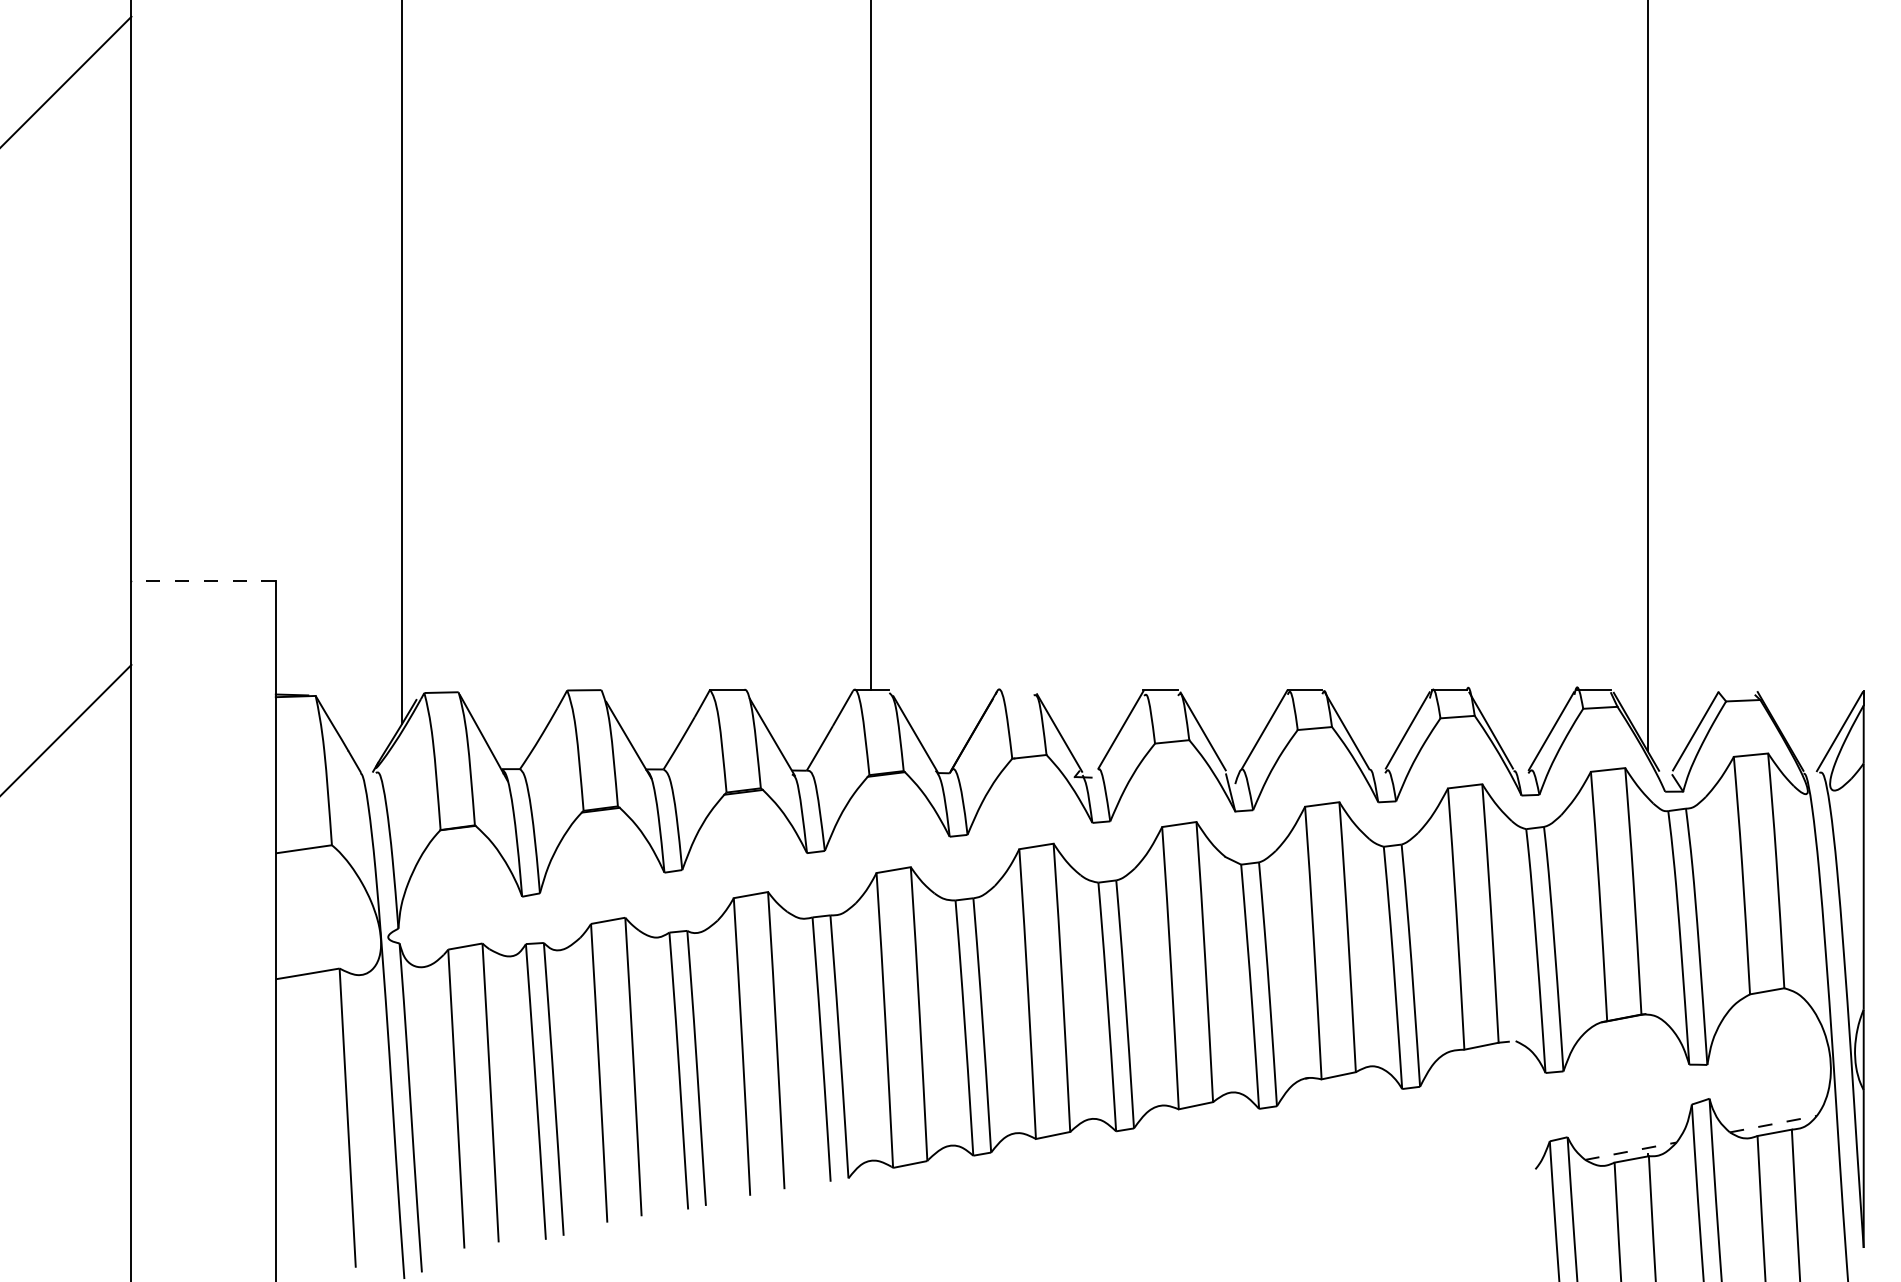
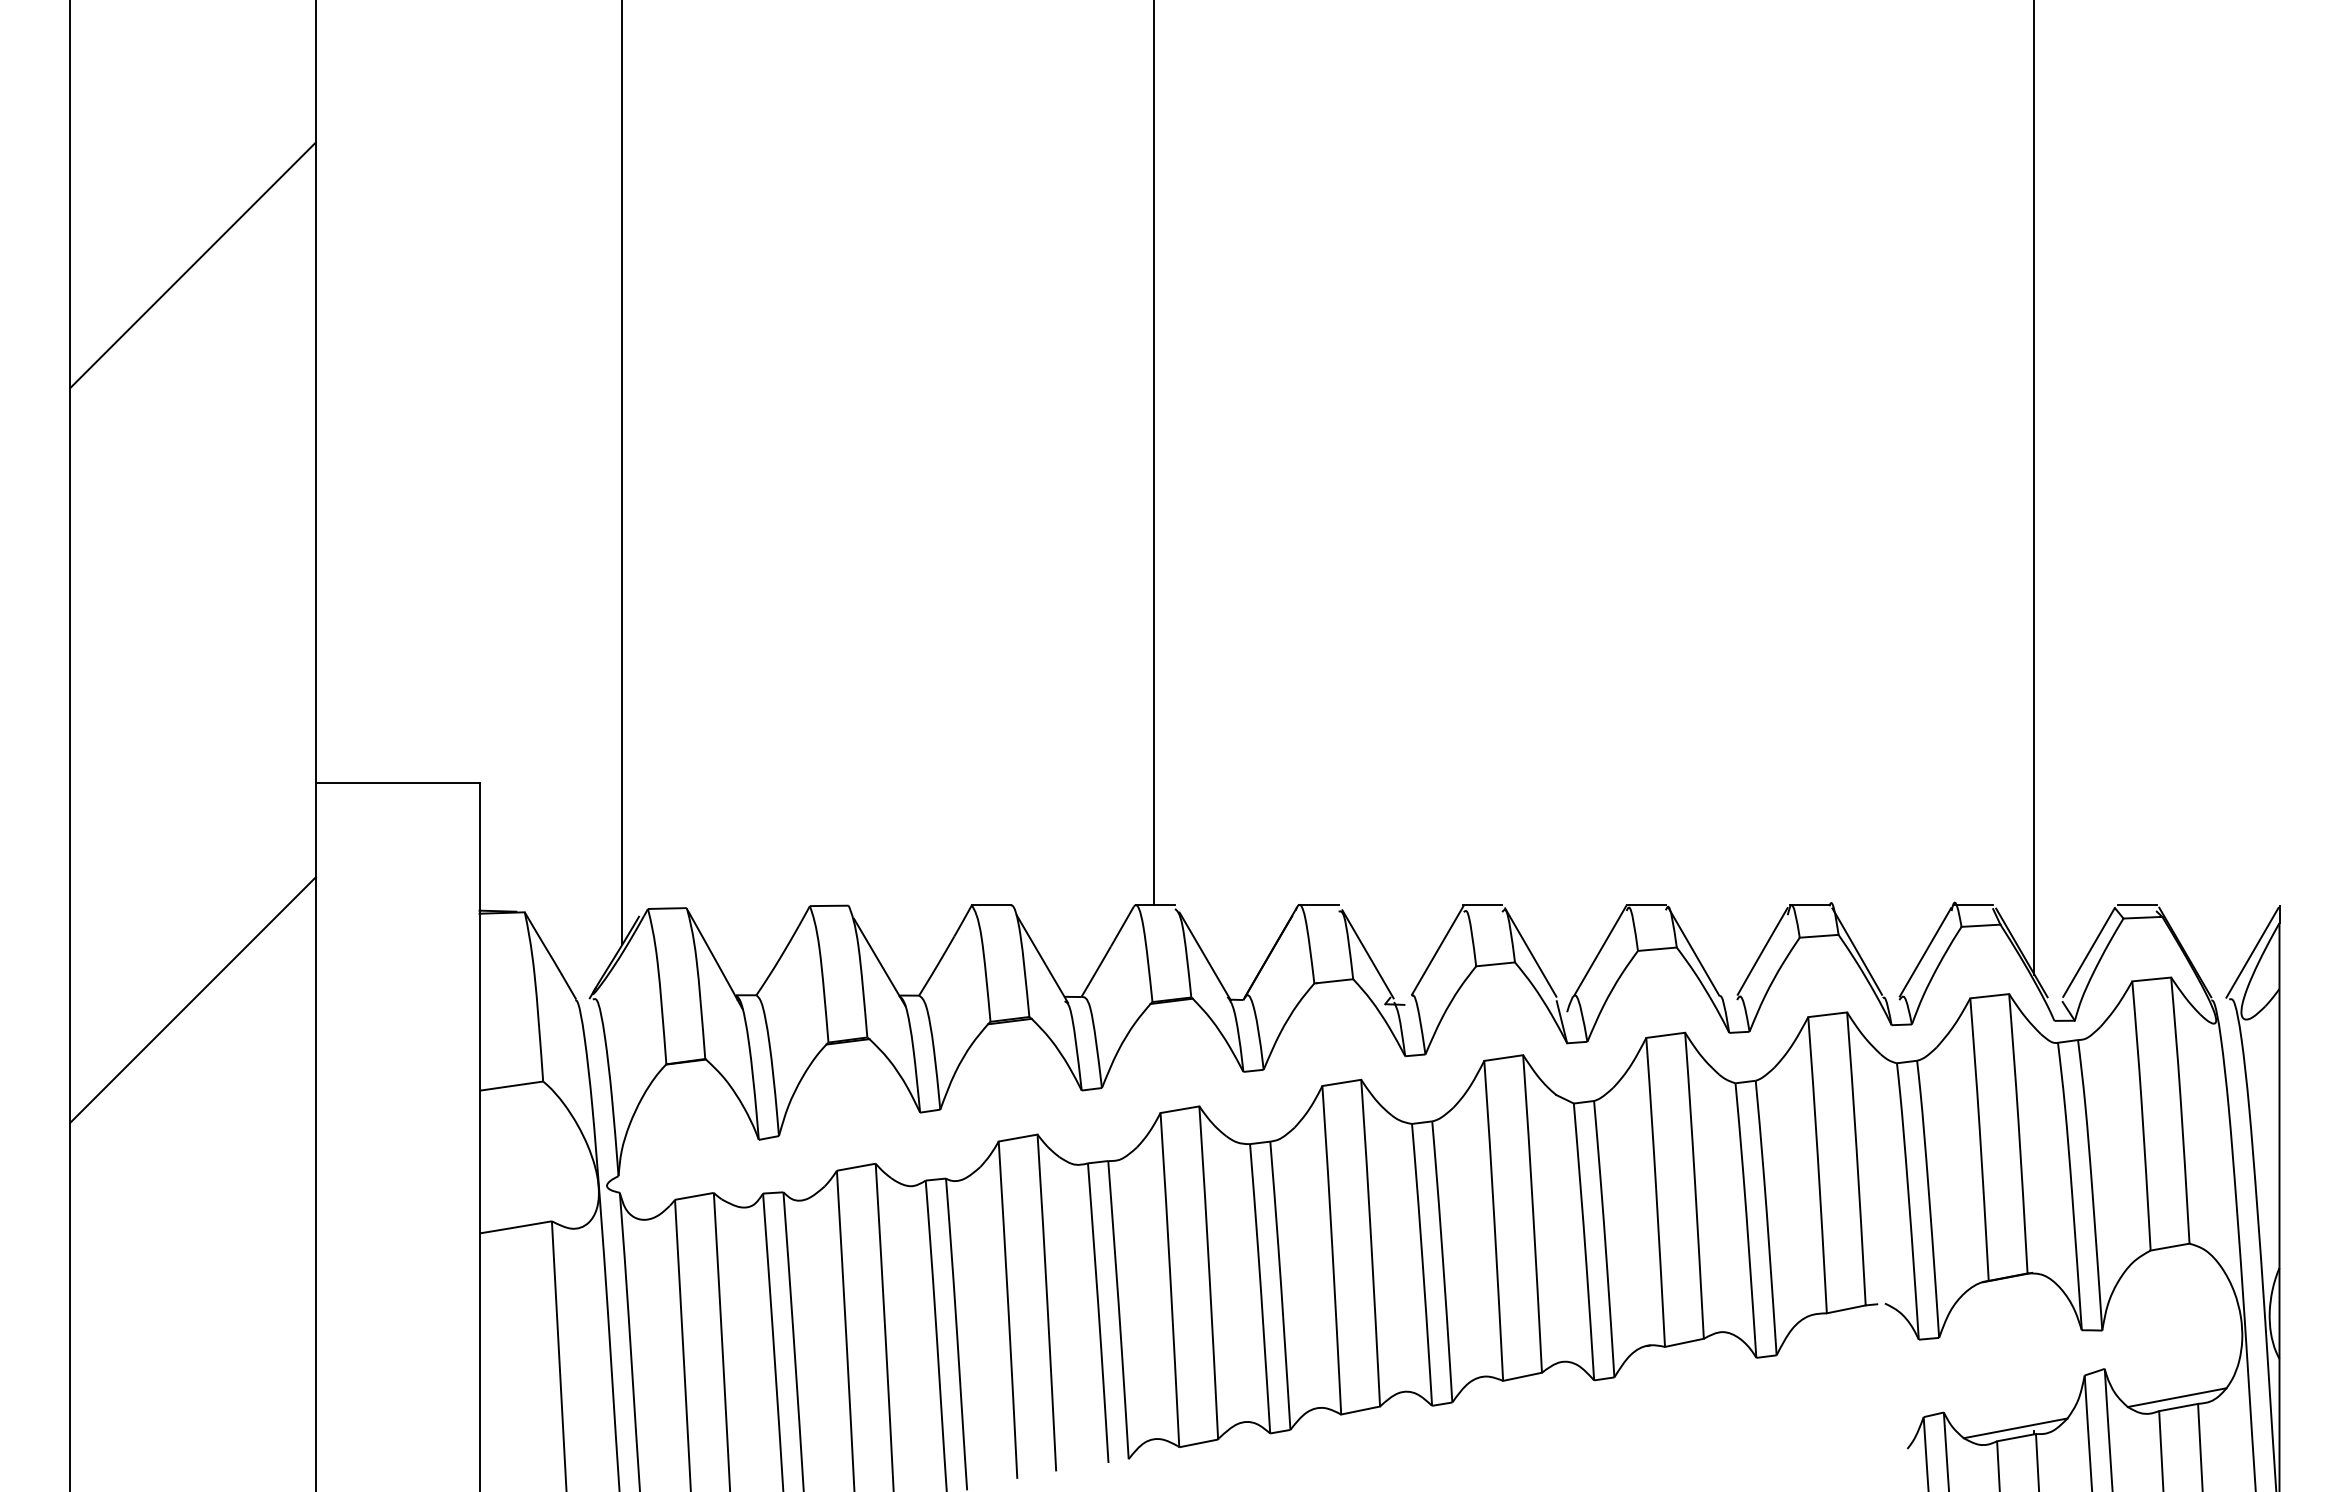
line: (203, 581) -> (397, 782), dashed -> solid
line: (1015, 689) -> (1318, 905), added
line: (1737, 689) -> (2136, 905), added
line: (1773, 1123) -> (2177, 1397), dashed -> solid
line: (1630, 1151) -> (2015, 1428), dashed -> solid

